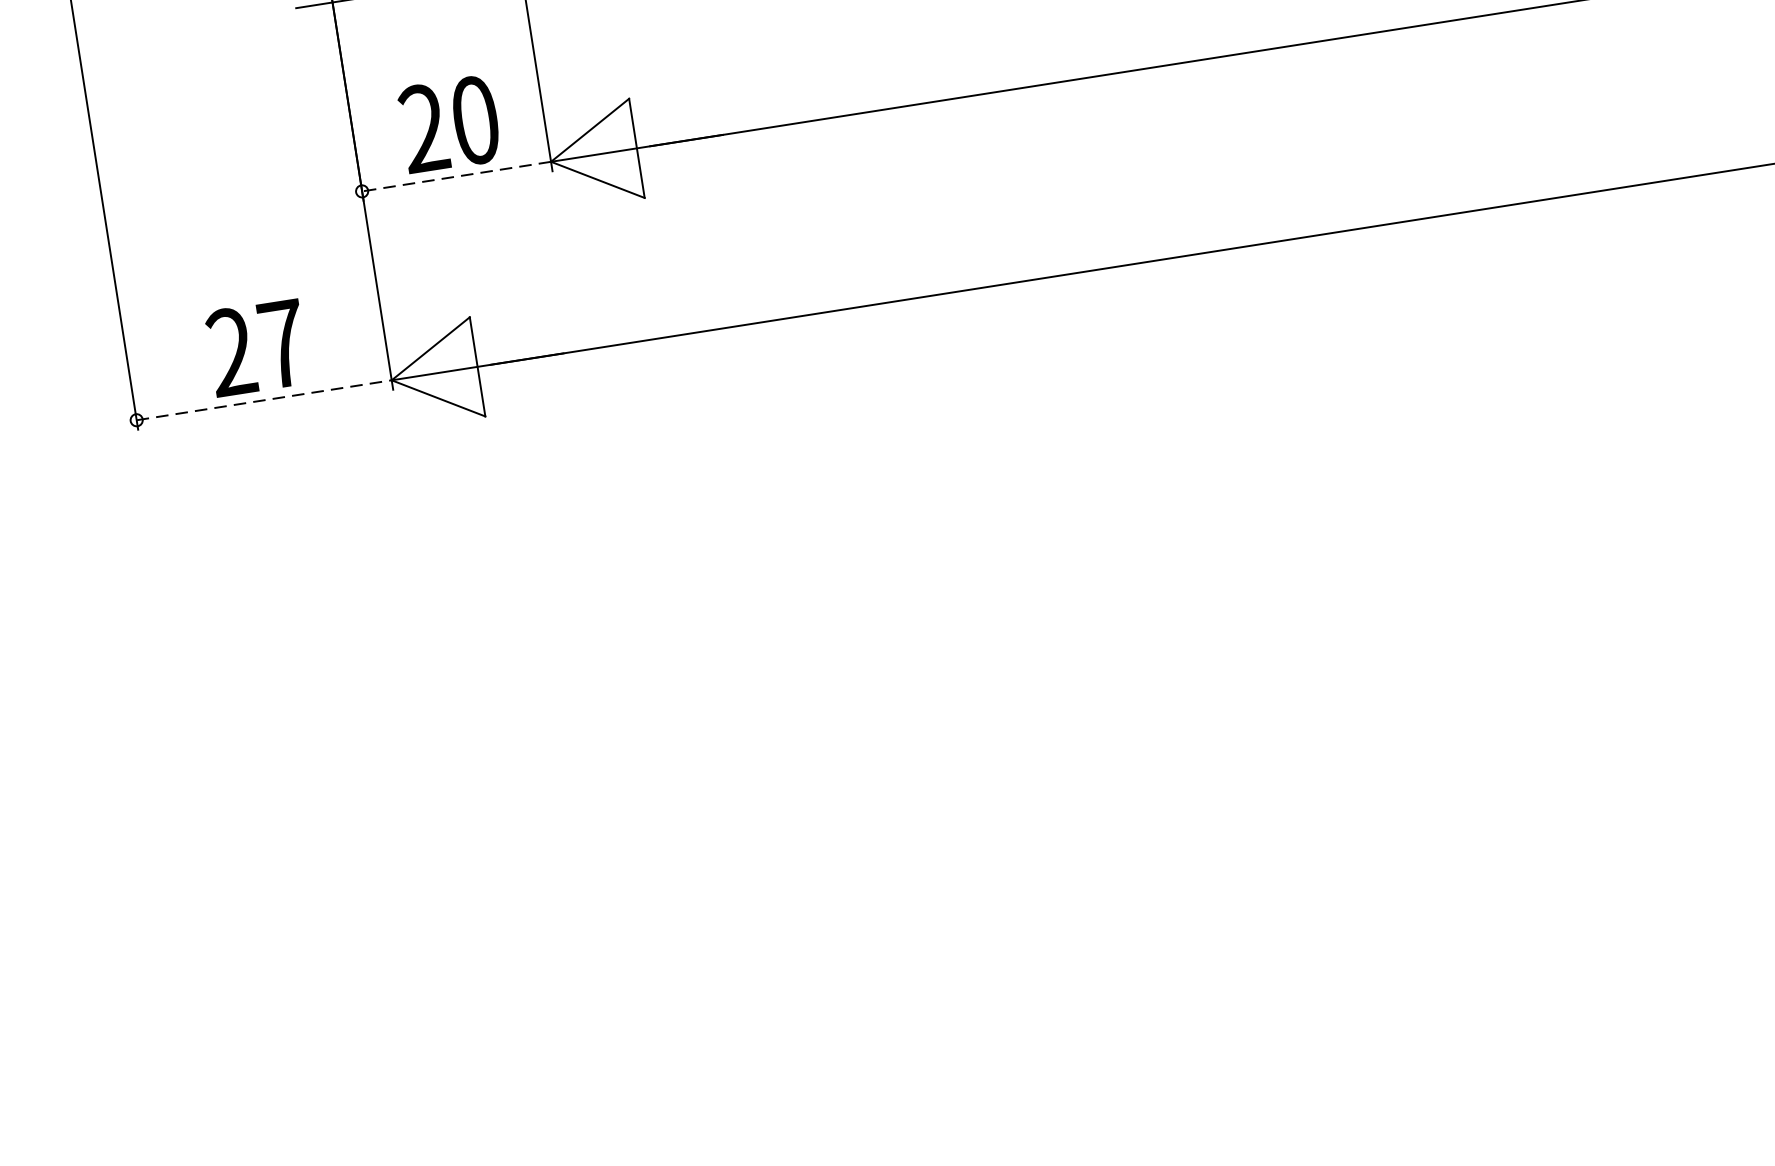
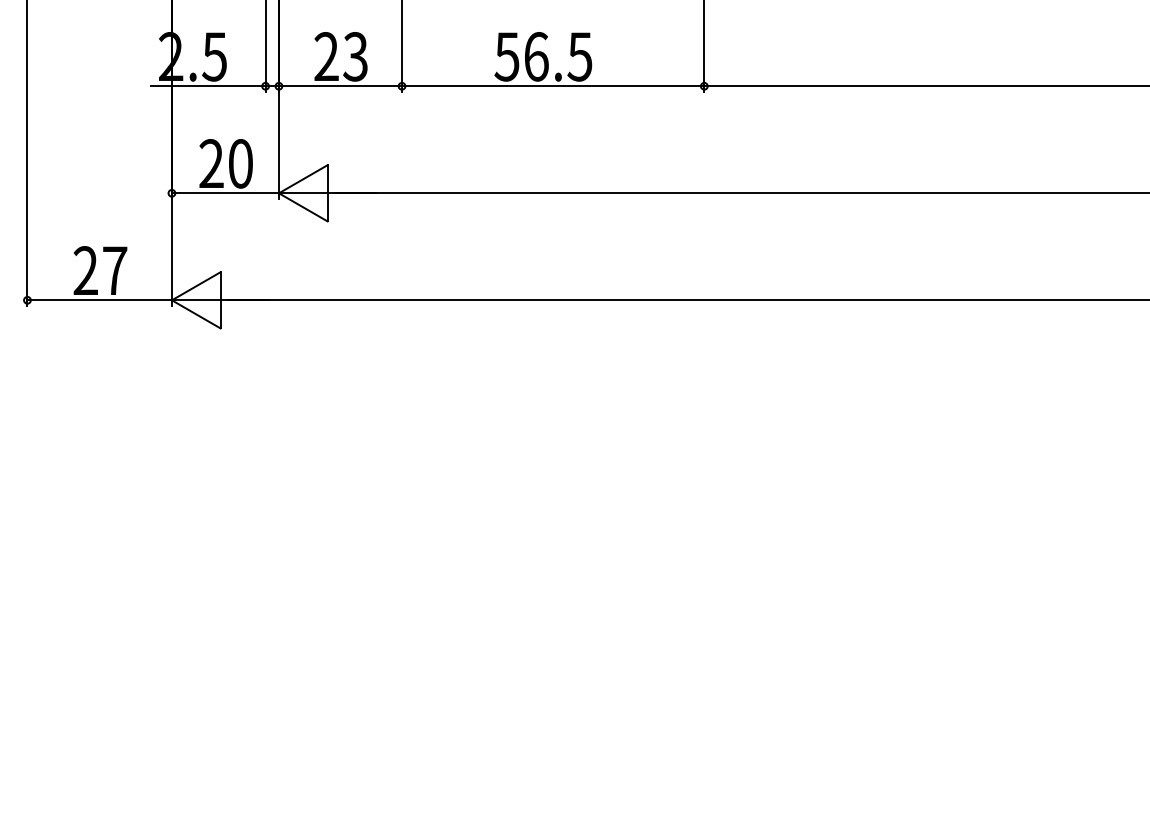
line: (456, 176) -> (225, 193), dashed -> solid
line: (265, 400) -> (100, 300), dashed -> solid

